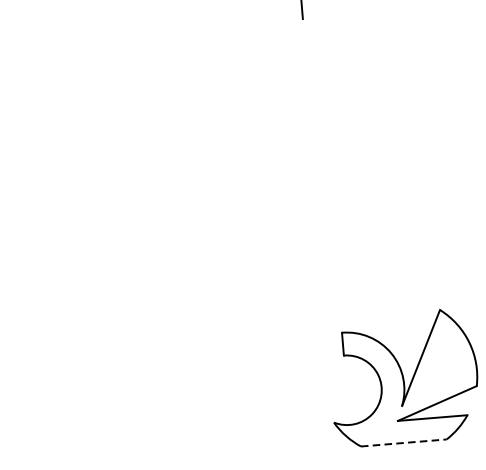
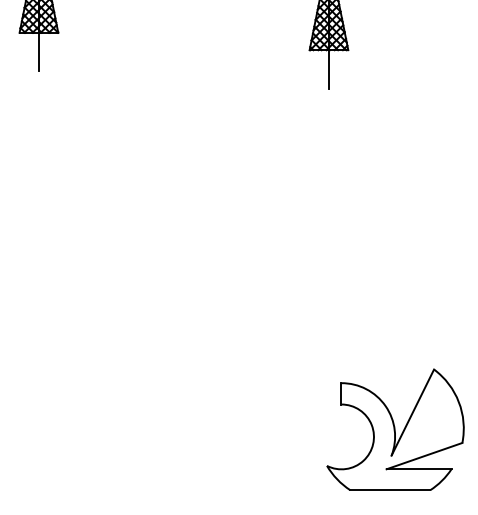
line: (404, 443) -> (390, 490), dashed -> solid

